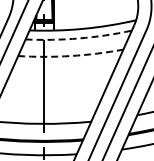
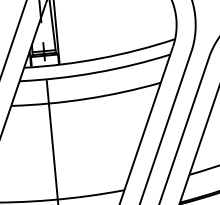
arc: (79, 38) -> (96, 72), dashed -> solid
arc: (71, 56) -> (87, 99), dashed -> solid

